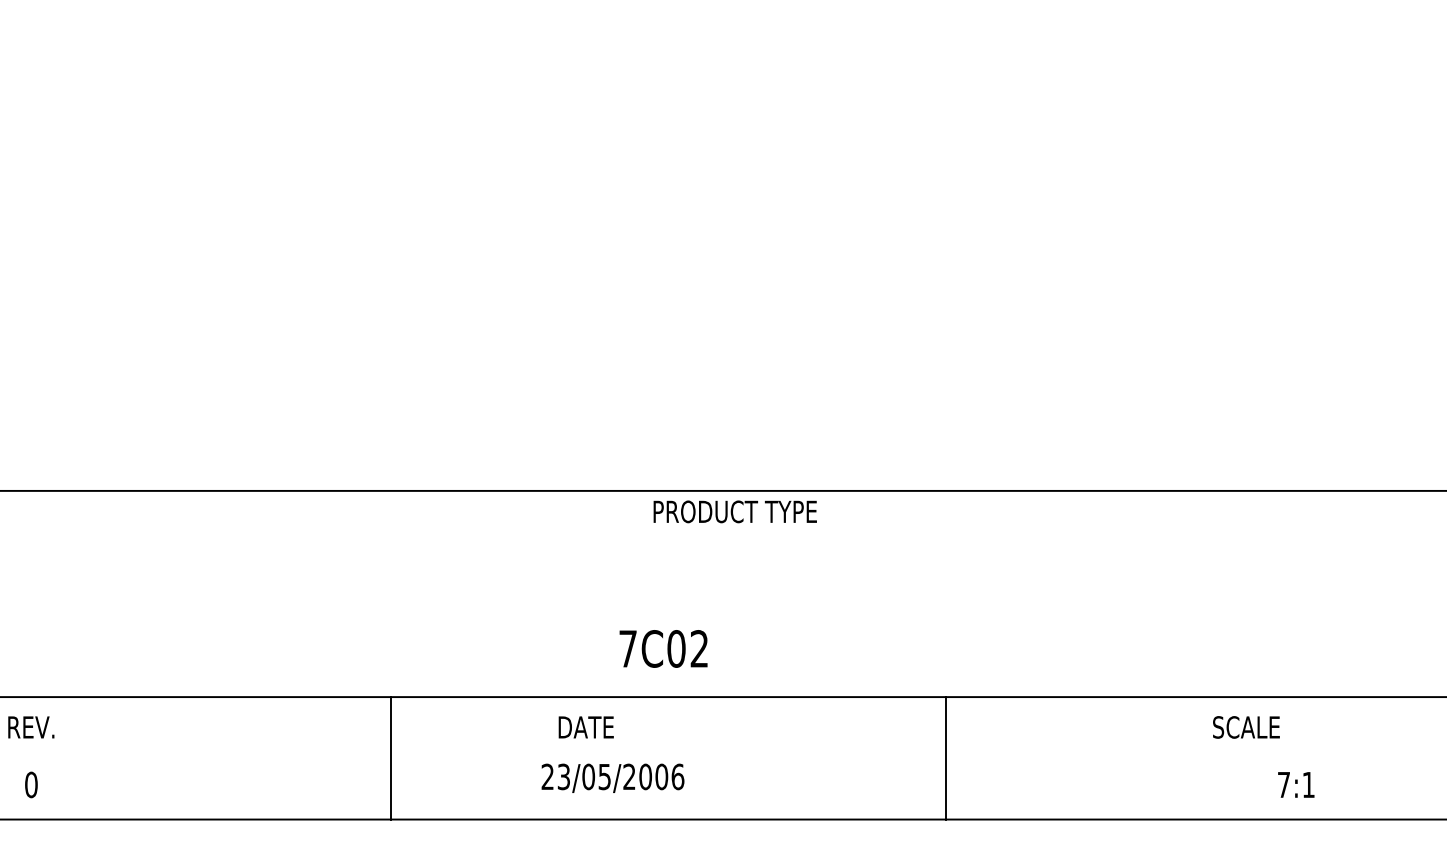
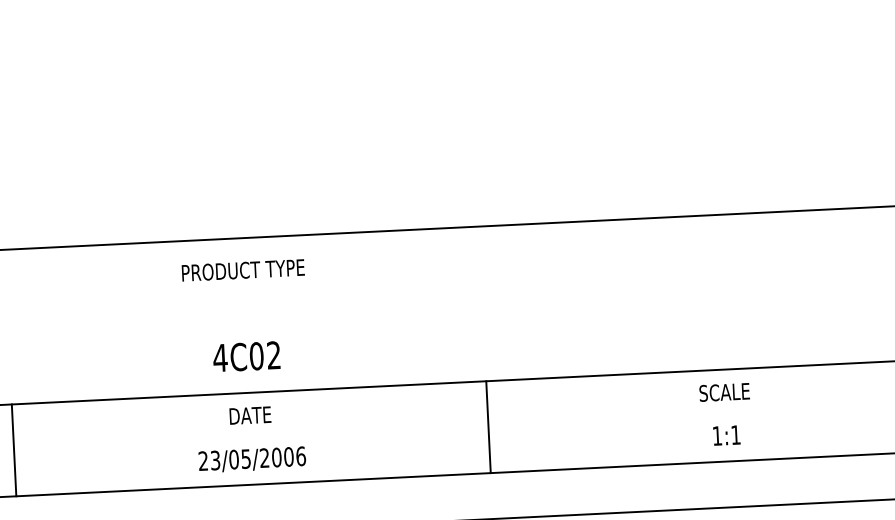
text: (734, 511) -> (242, 270), moved
text: (627, 648) -> (219, 357), 7C02 -> 4C02
text: (585, 727) -> (249, 415), moved
text: (1246, 727) -> (724, 392), moved
line: (390, 758) -> (13, 450), moved
line: (946, 758) -> (488, 427), moved
text: (612, 777) -> (251, 459), moved
text: (1283, 784) -> (717, 435), 7:1 -> 1:1

